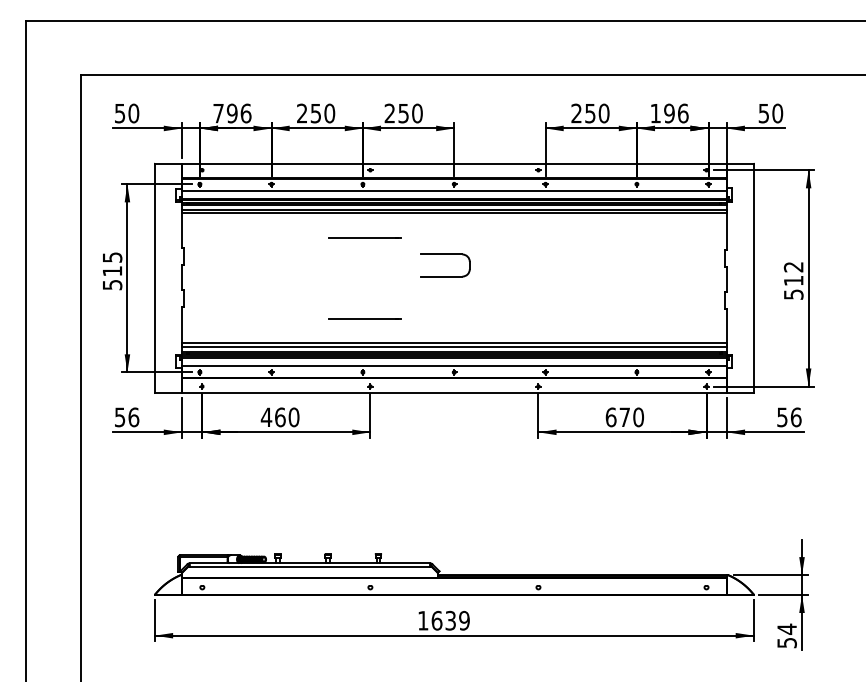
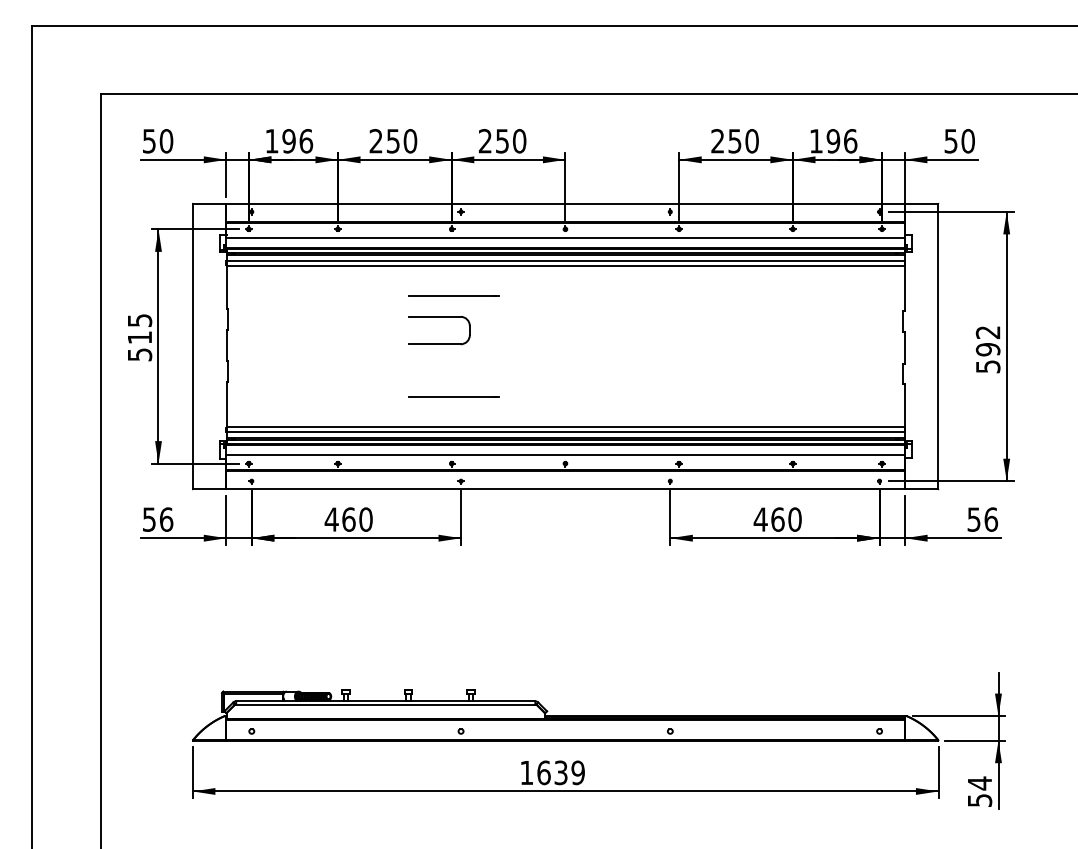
text: (218, 113) -> (271, 141), 796 -> 196
part: (445, 255) -> (439, 317), moved
text: (793, 280) -> (987, 349), 512 -> 592
text: (617, 417) -> (768, 519), 670 -> 460

